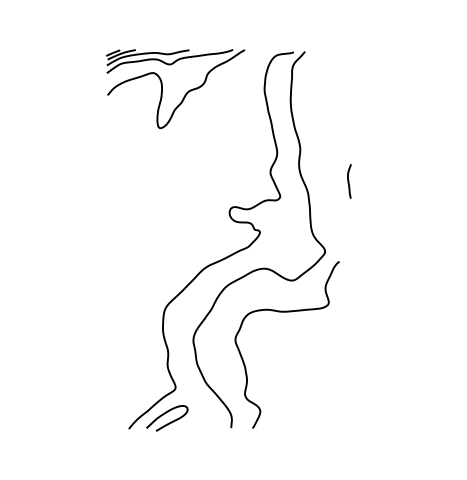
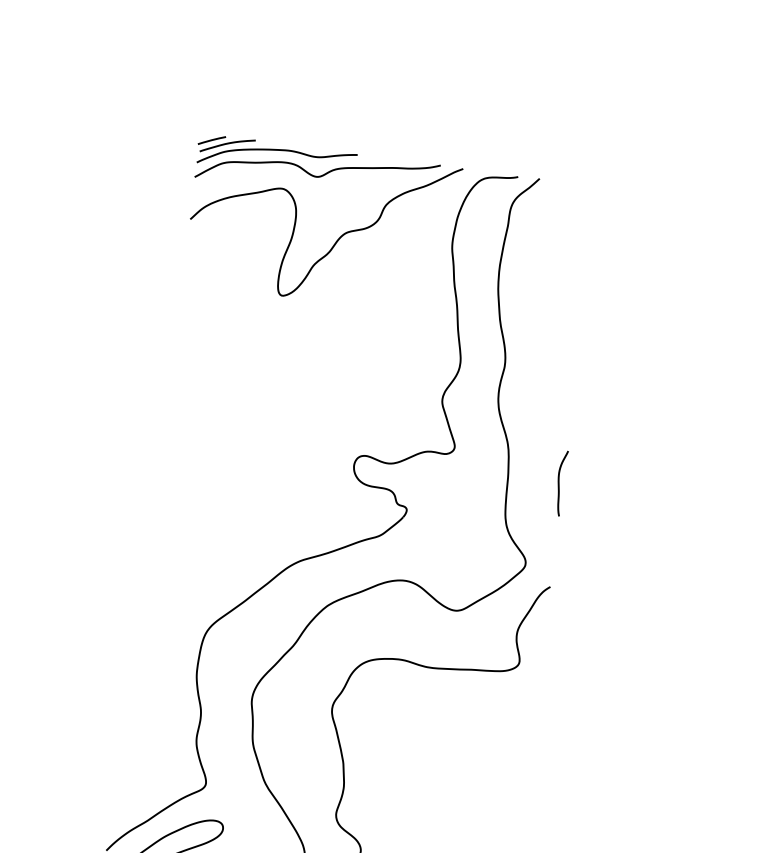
part: (183, 96) -> (334, 241), moved
curve: (349, 181) -> (560, 483), moved

